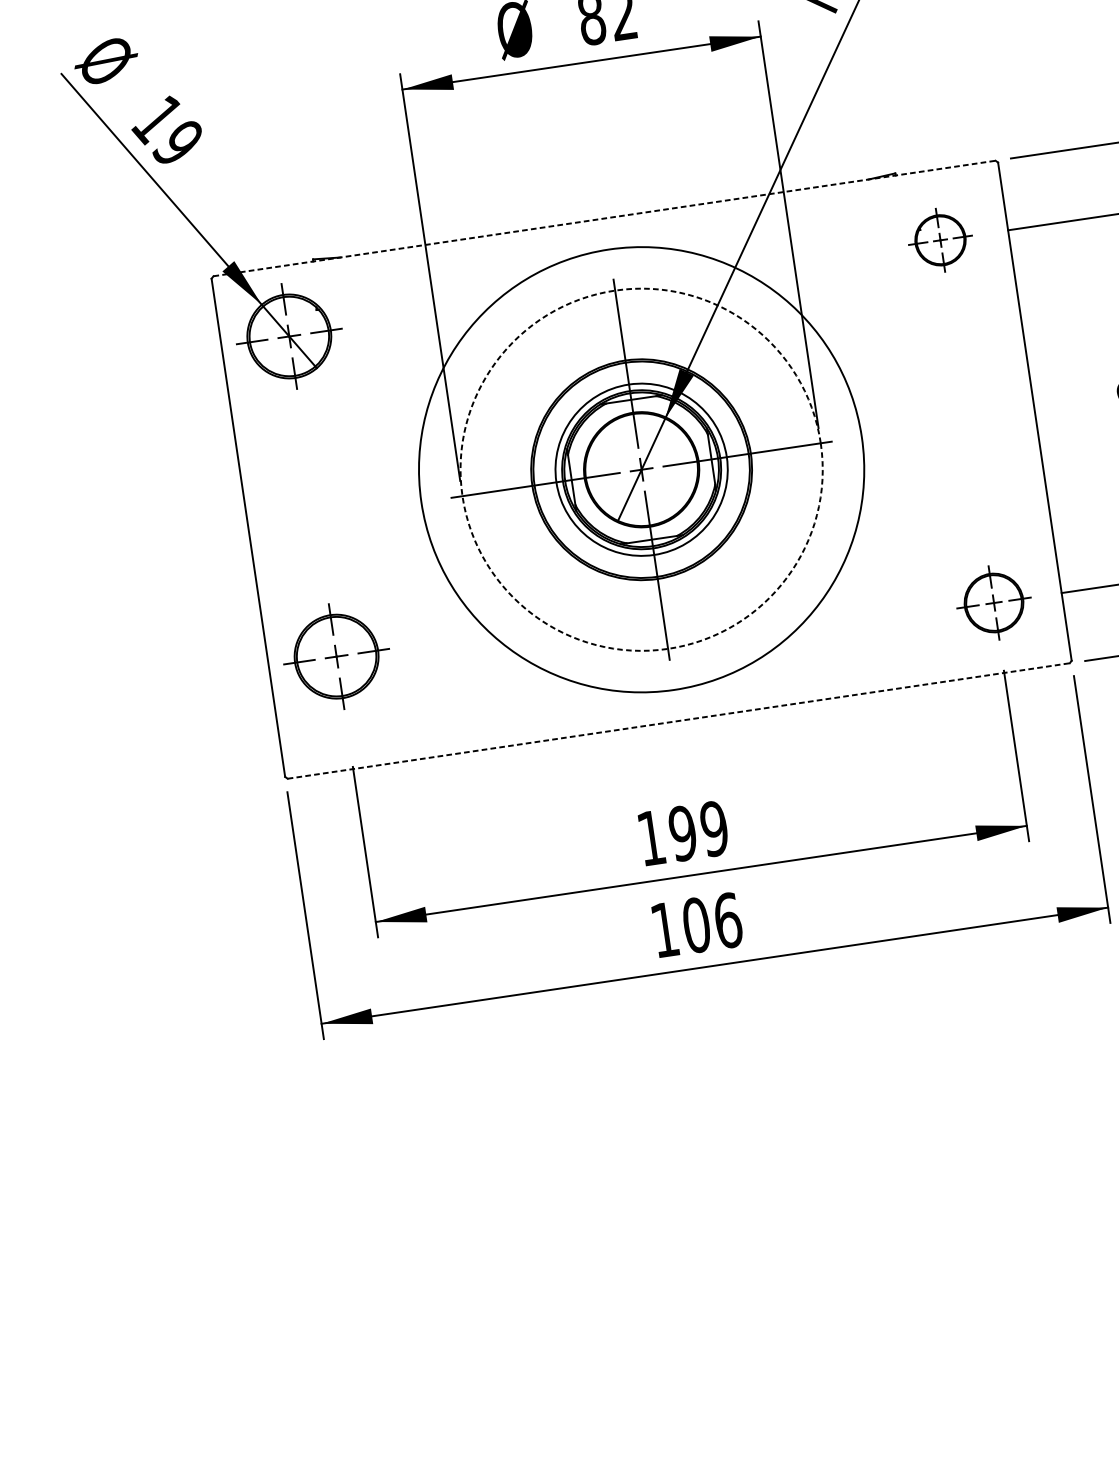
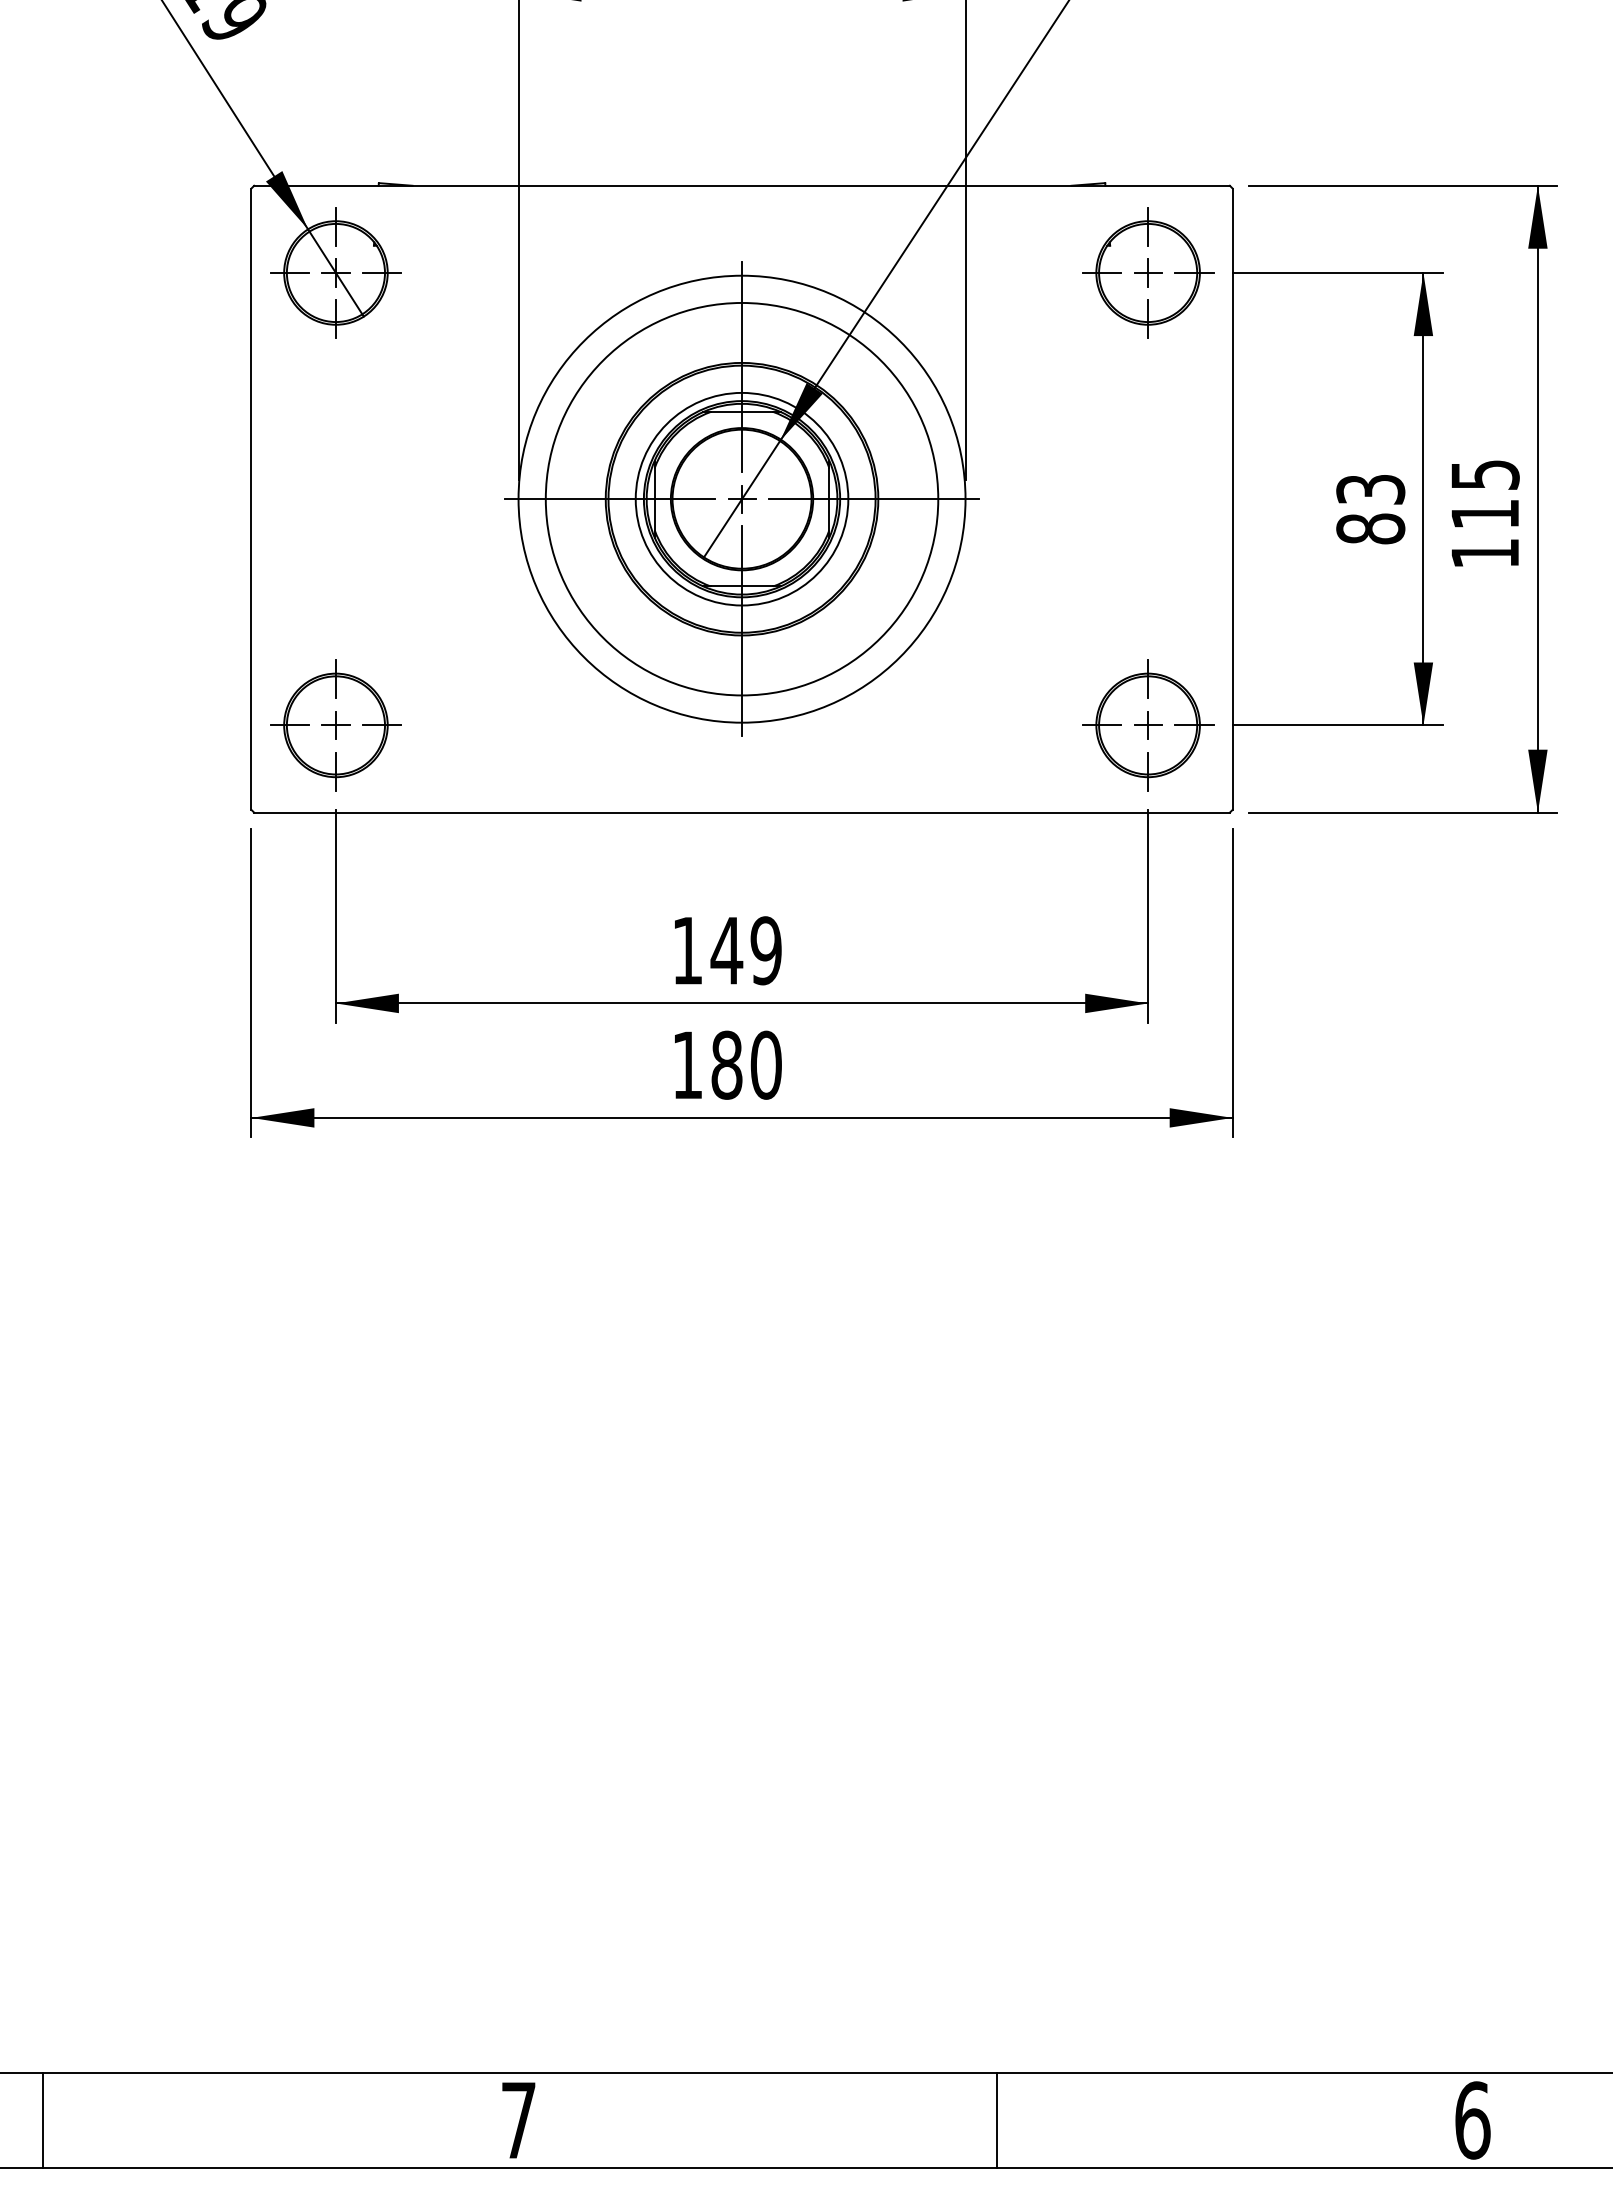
line: (604, 218) -> (742, 185), dashed -> solid
part: (940, 239) -> (1148, 272), size x1.67
circle: (641, 469) -> (741, 498), dashed -> solid
circle: (641, 469) -> (741, 498), size x0.71
part: (994, 603) -> (1148, 725), size x1.43
part: (336, 656) -> (335, 725), moved
line: (679, 720) -> (742, 812), dashed -> solid
text: (682, 833) -> (726, 950), 199 -> 149
text: (712, 922) -> (746, 1064), 106 -> 180

